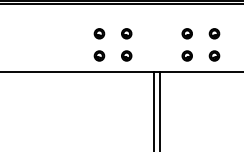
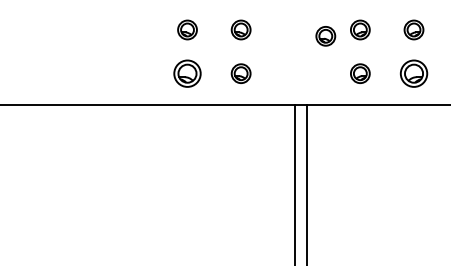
part: (169, 36) -> (325, 35), added
part: (99, 55) -> (187, 72), size x1.4
part: (214, 55) -> (413, 72), size x1.4

